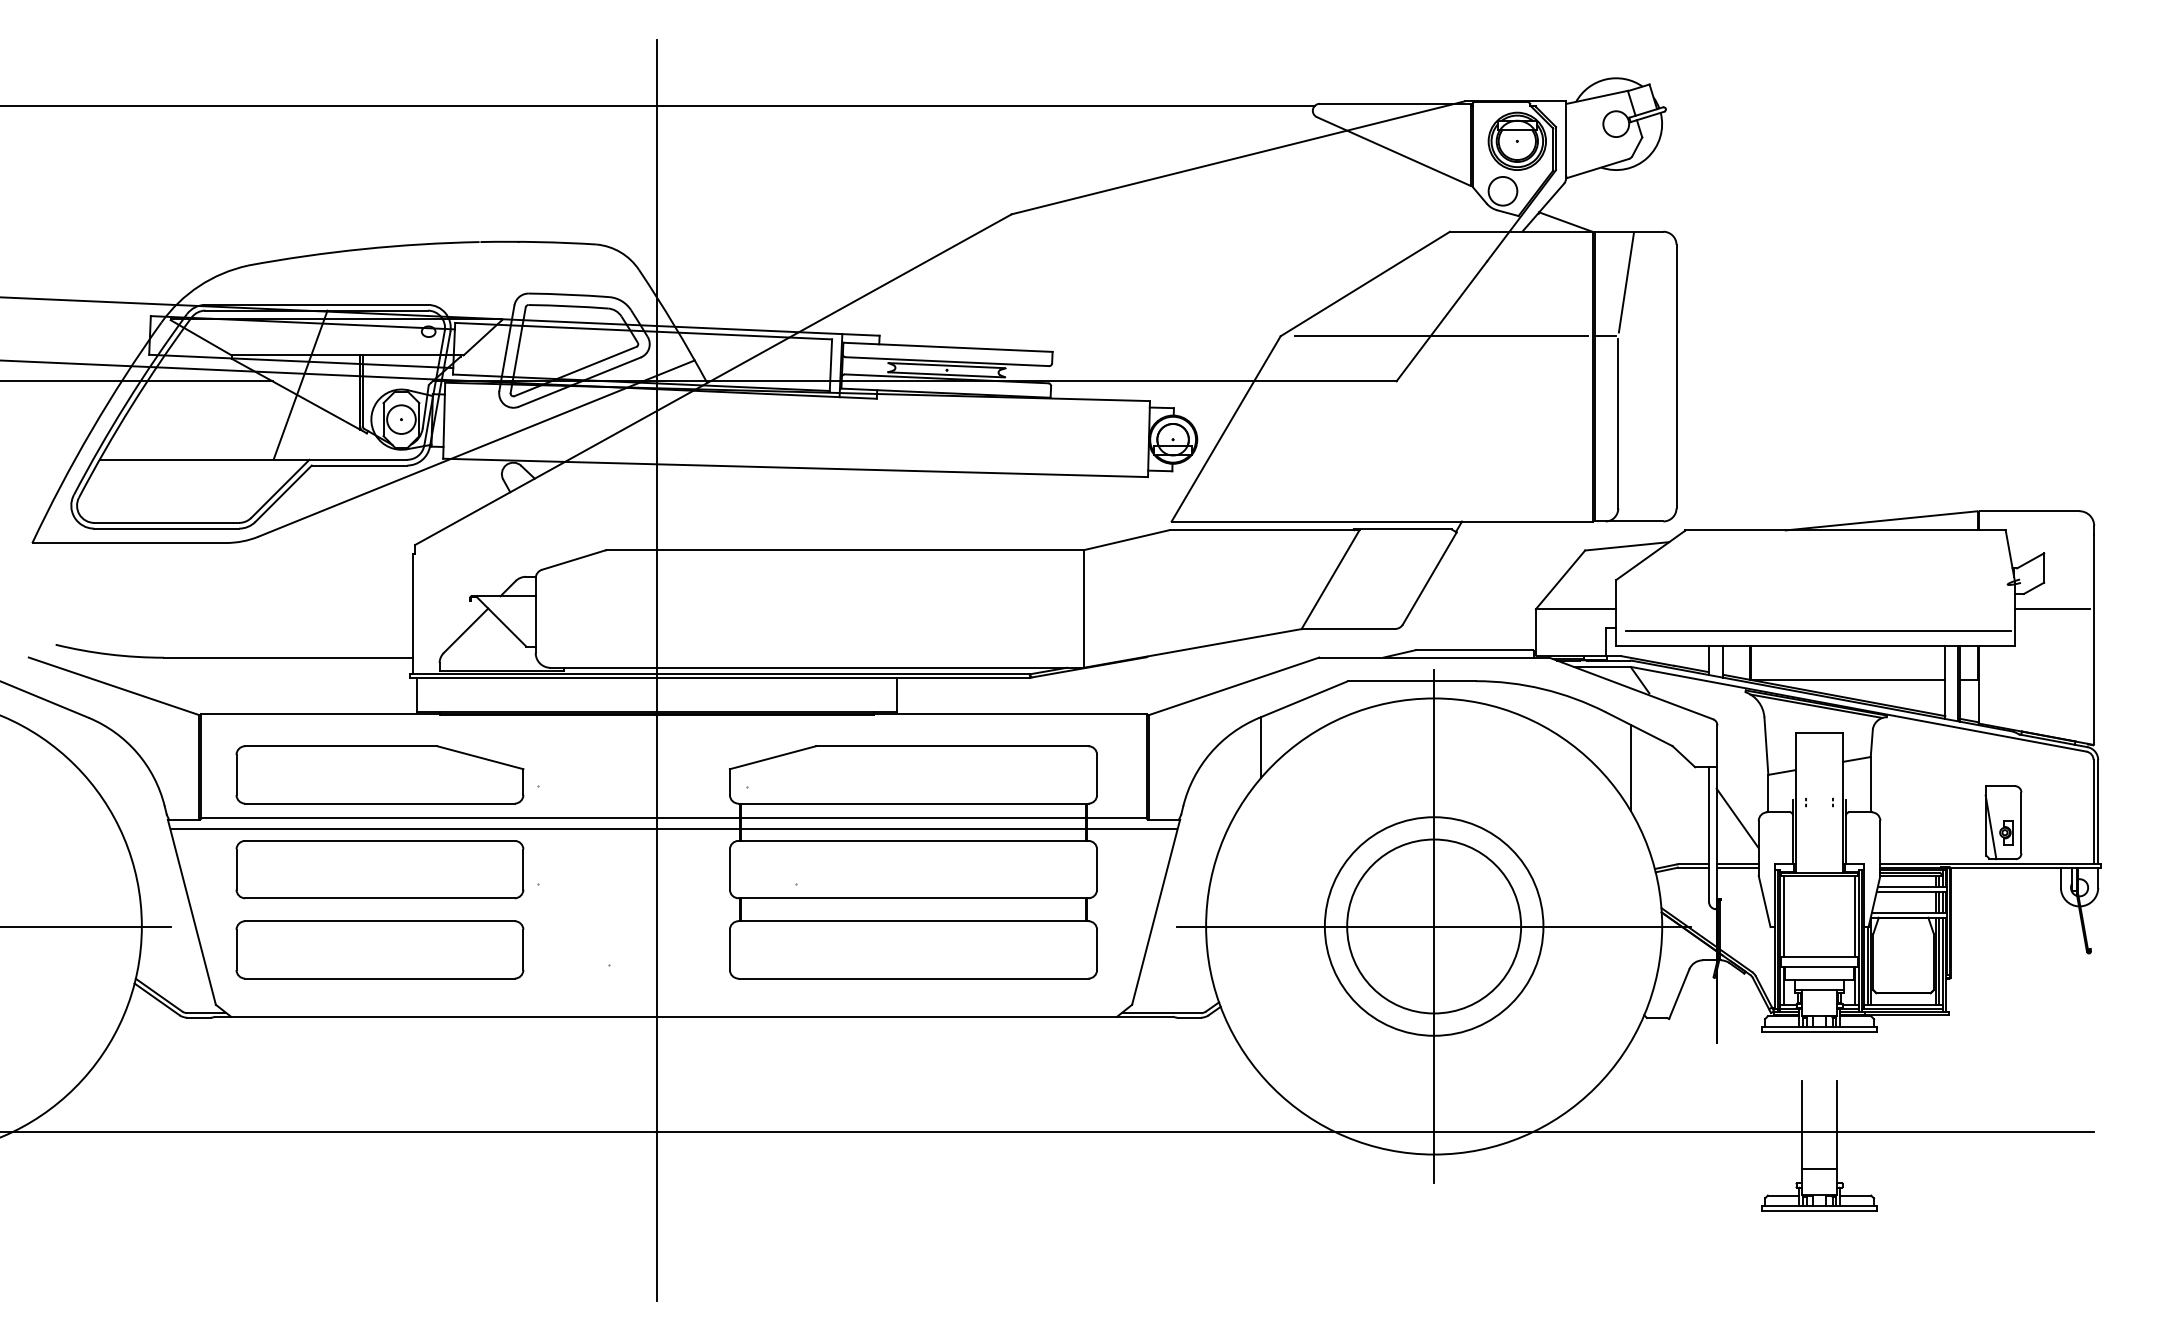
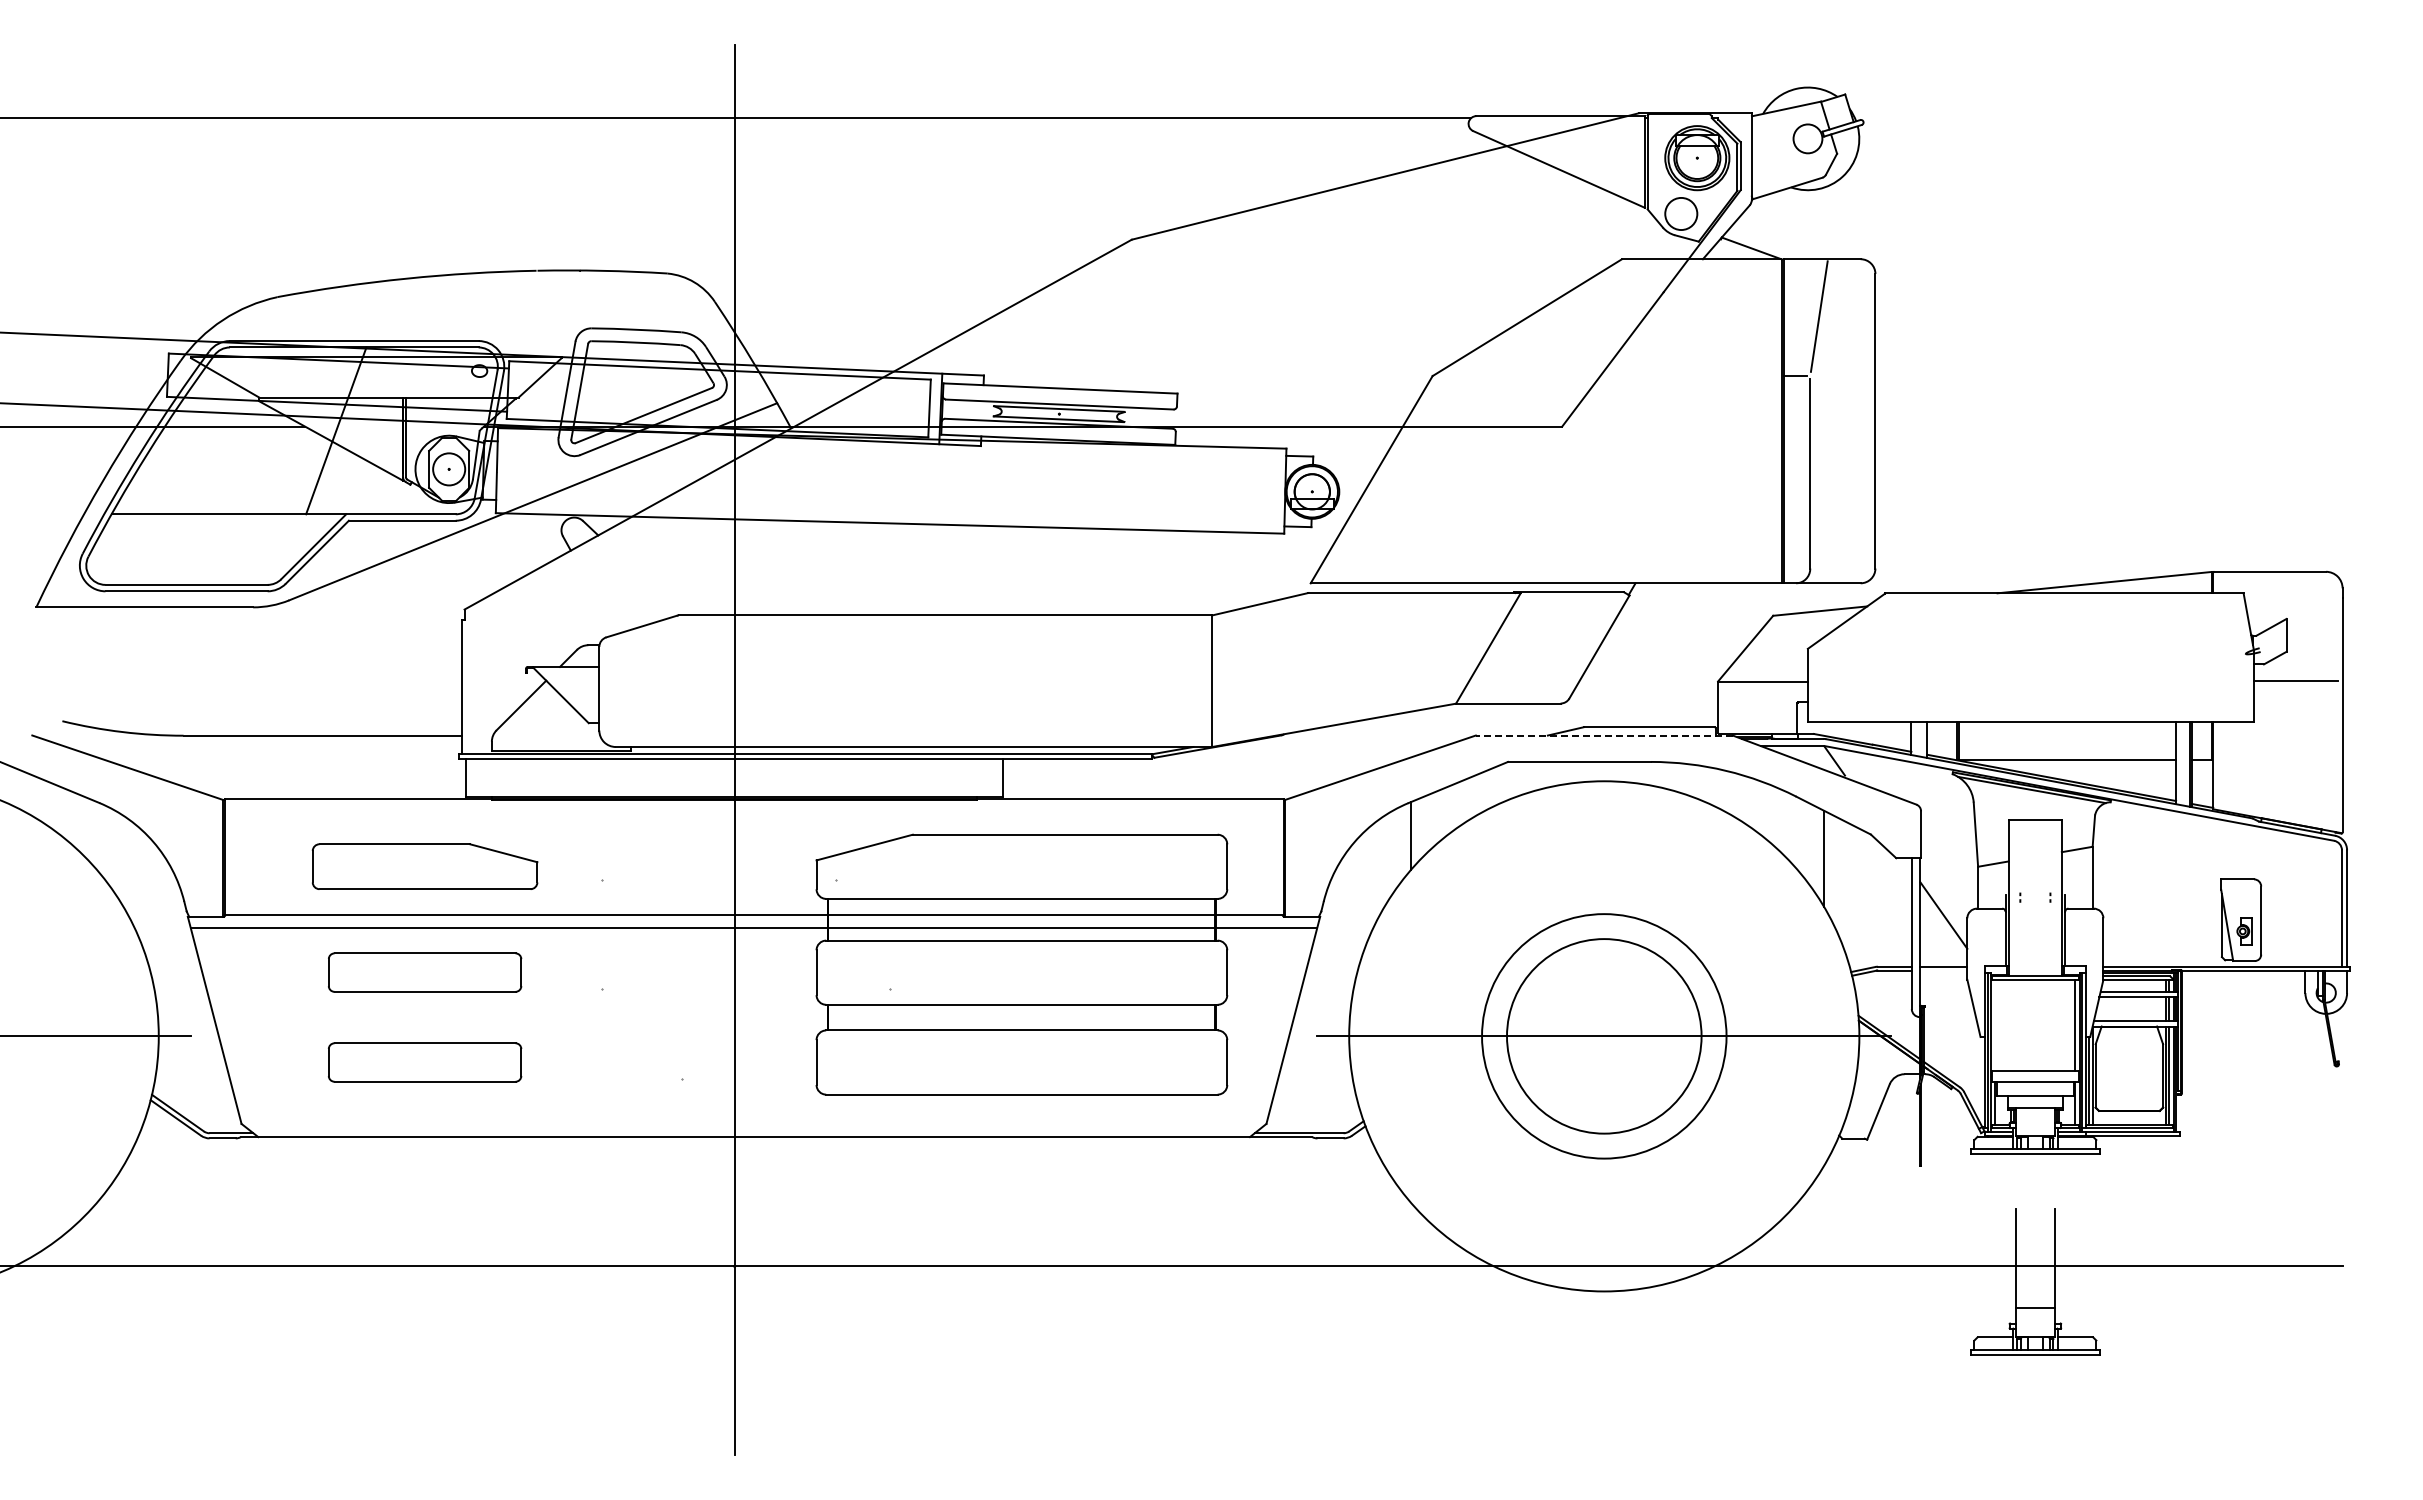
line: (1441, 336) -> (1612, 376), removed
line: (1817, 631) -> (2033, 706), removed
line: (1433, 657) -> (1603, 735), solid -> dashed
part: (379, 774) -> (424, 866), size x0.7
line: (1737, 867) -> (1943, 970), removed
part: (379, 869) -> (424, 972), size x0.6
line: (1783, 916) -> (1995, 1025), removed
line: (1434, 926) -> (1604, 1036), removed
part: (379, 949) -> (424, 1062), size x0.6

